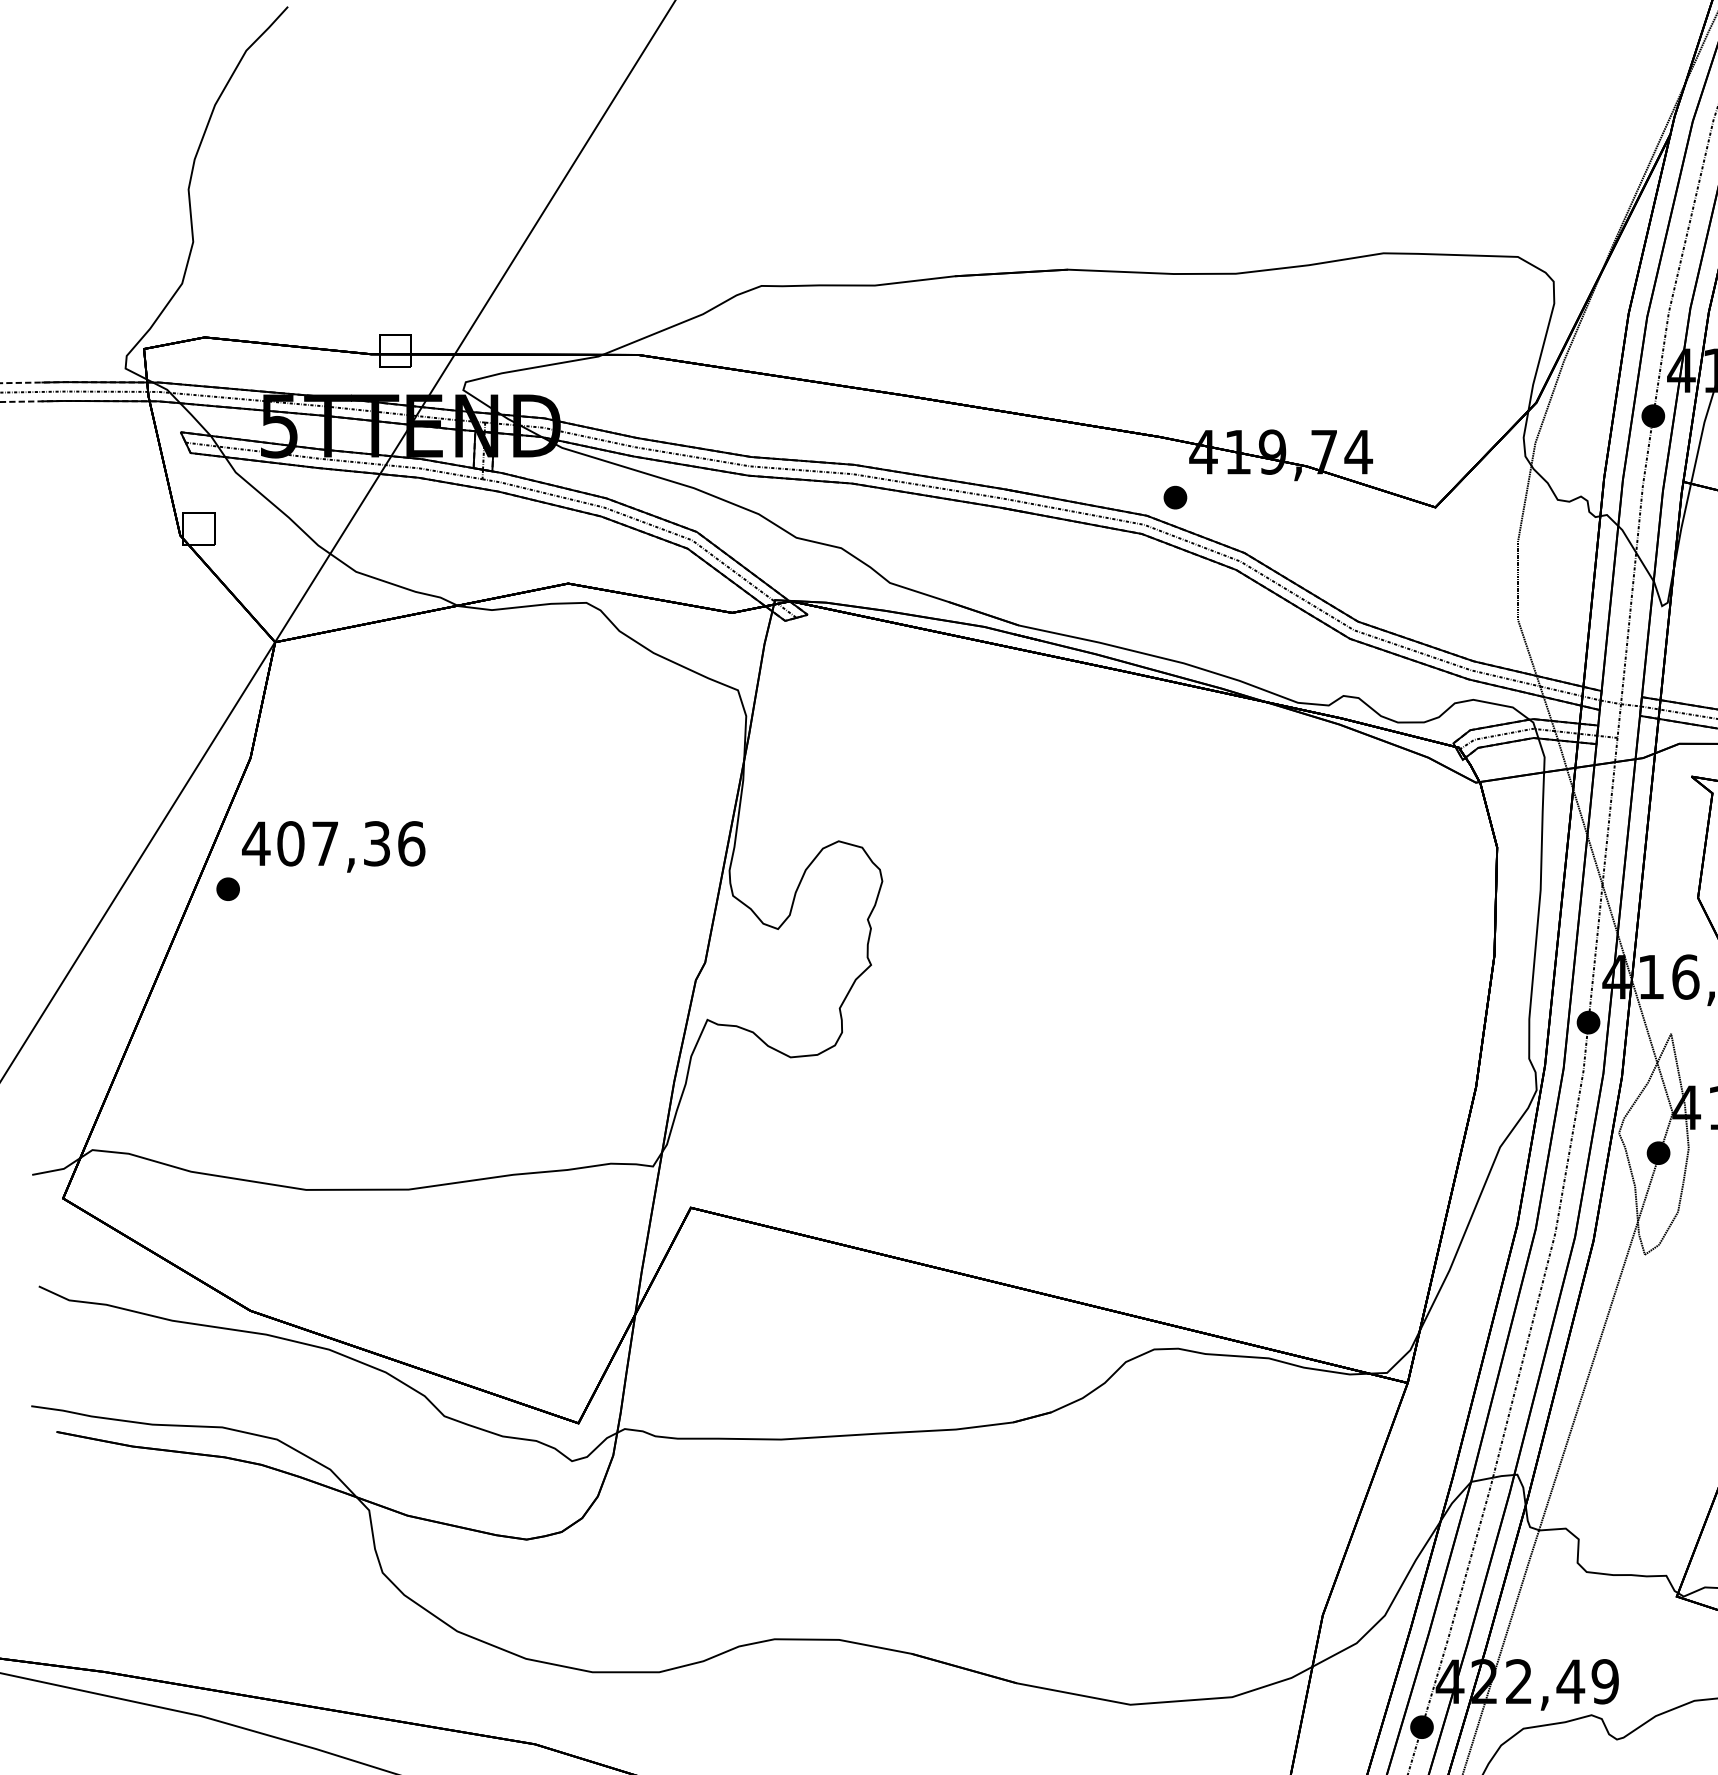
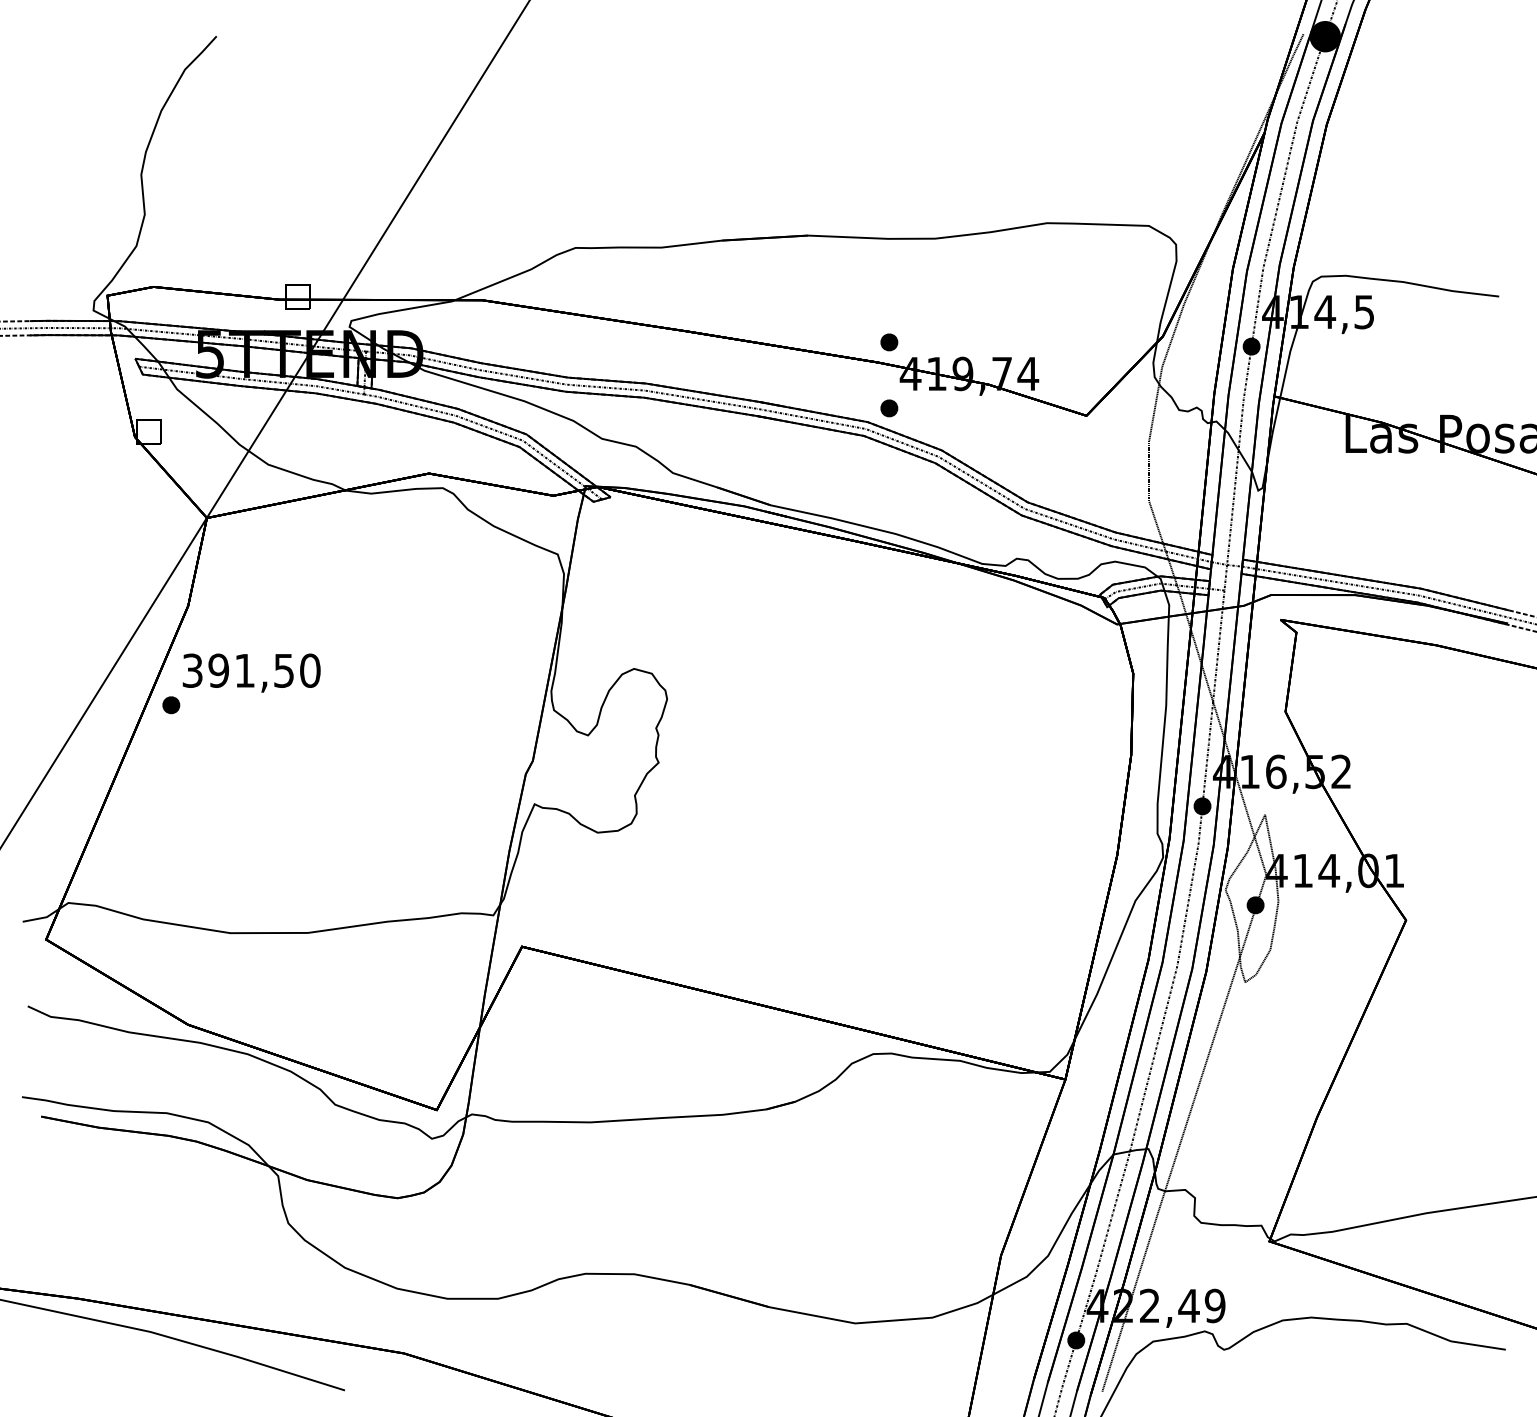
part: (1175, 410) -> (889, 342), added
text: (332, 843) -> (250, 670), 407,36 -> 391,50

